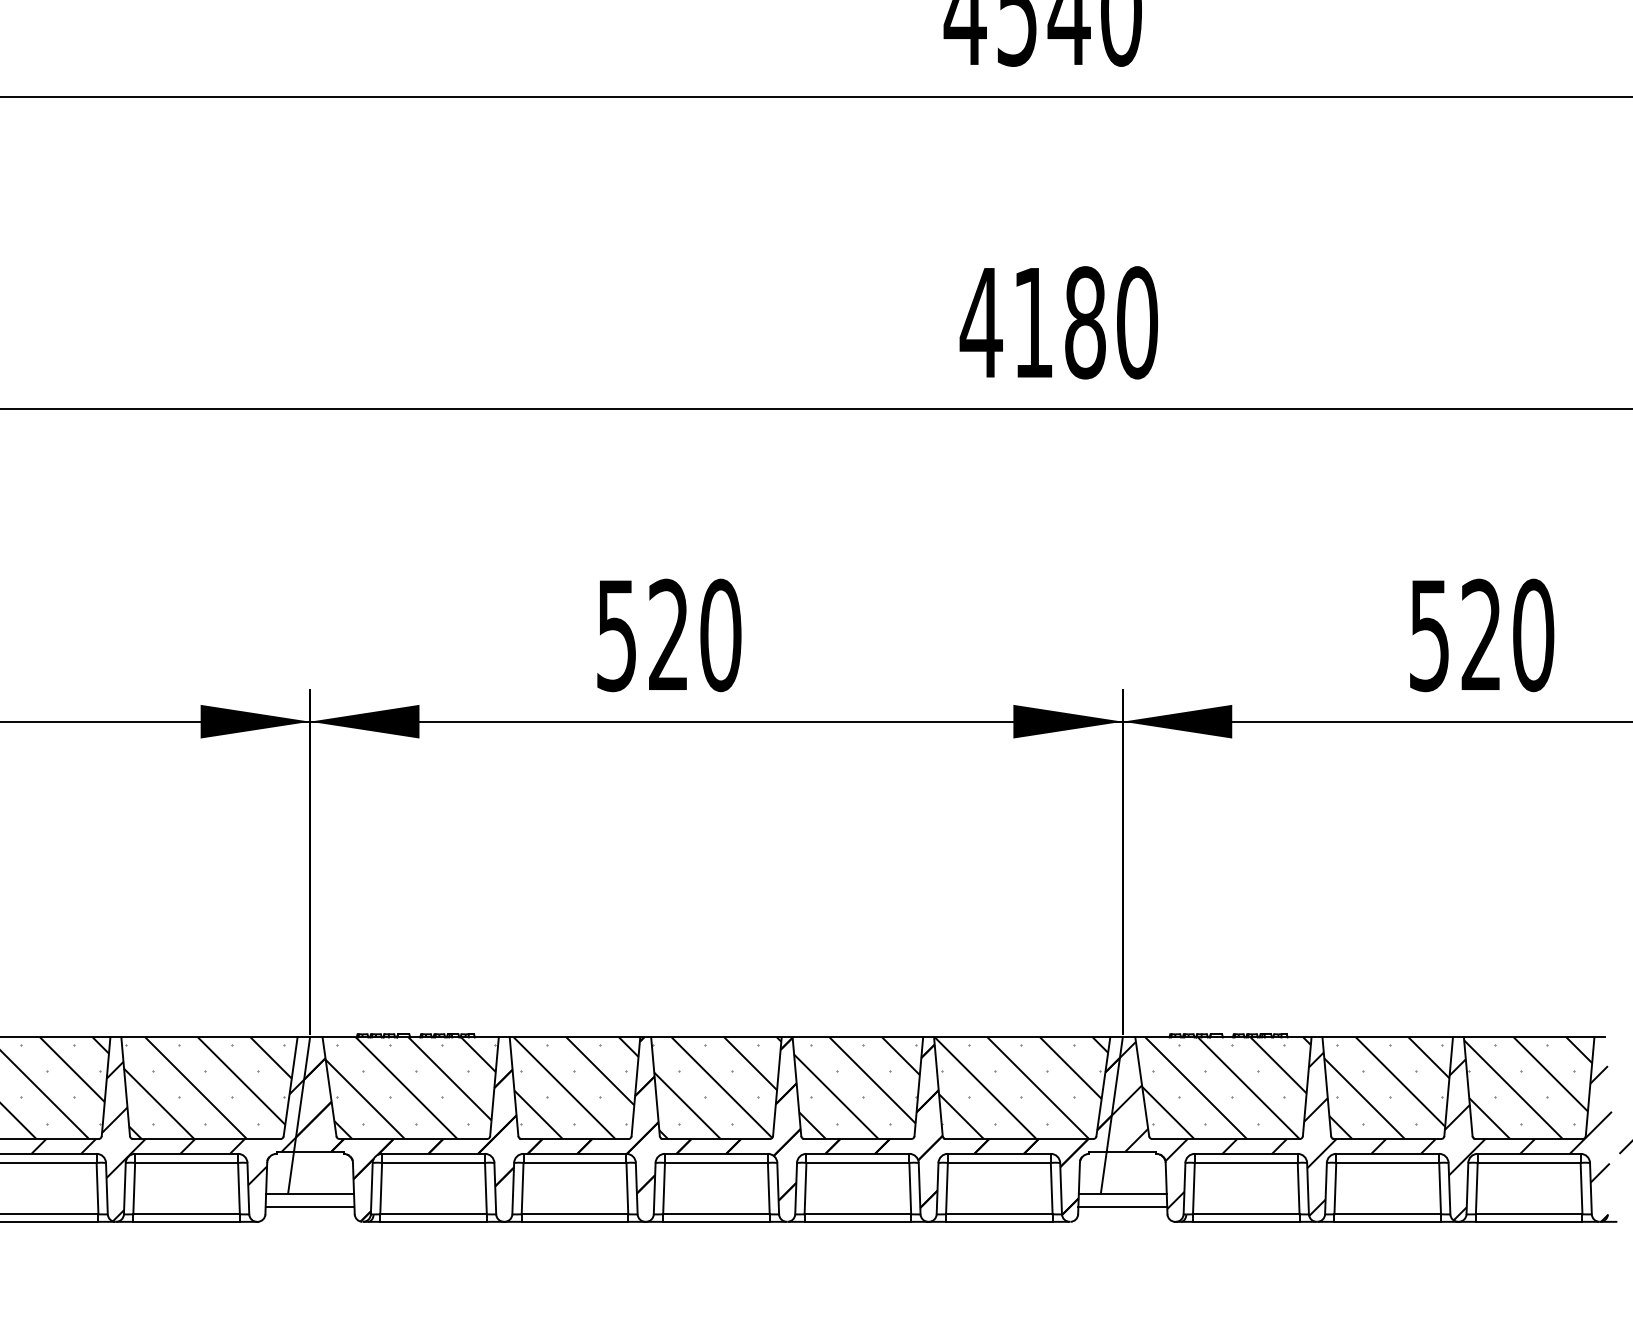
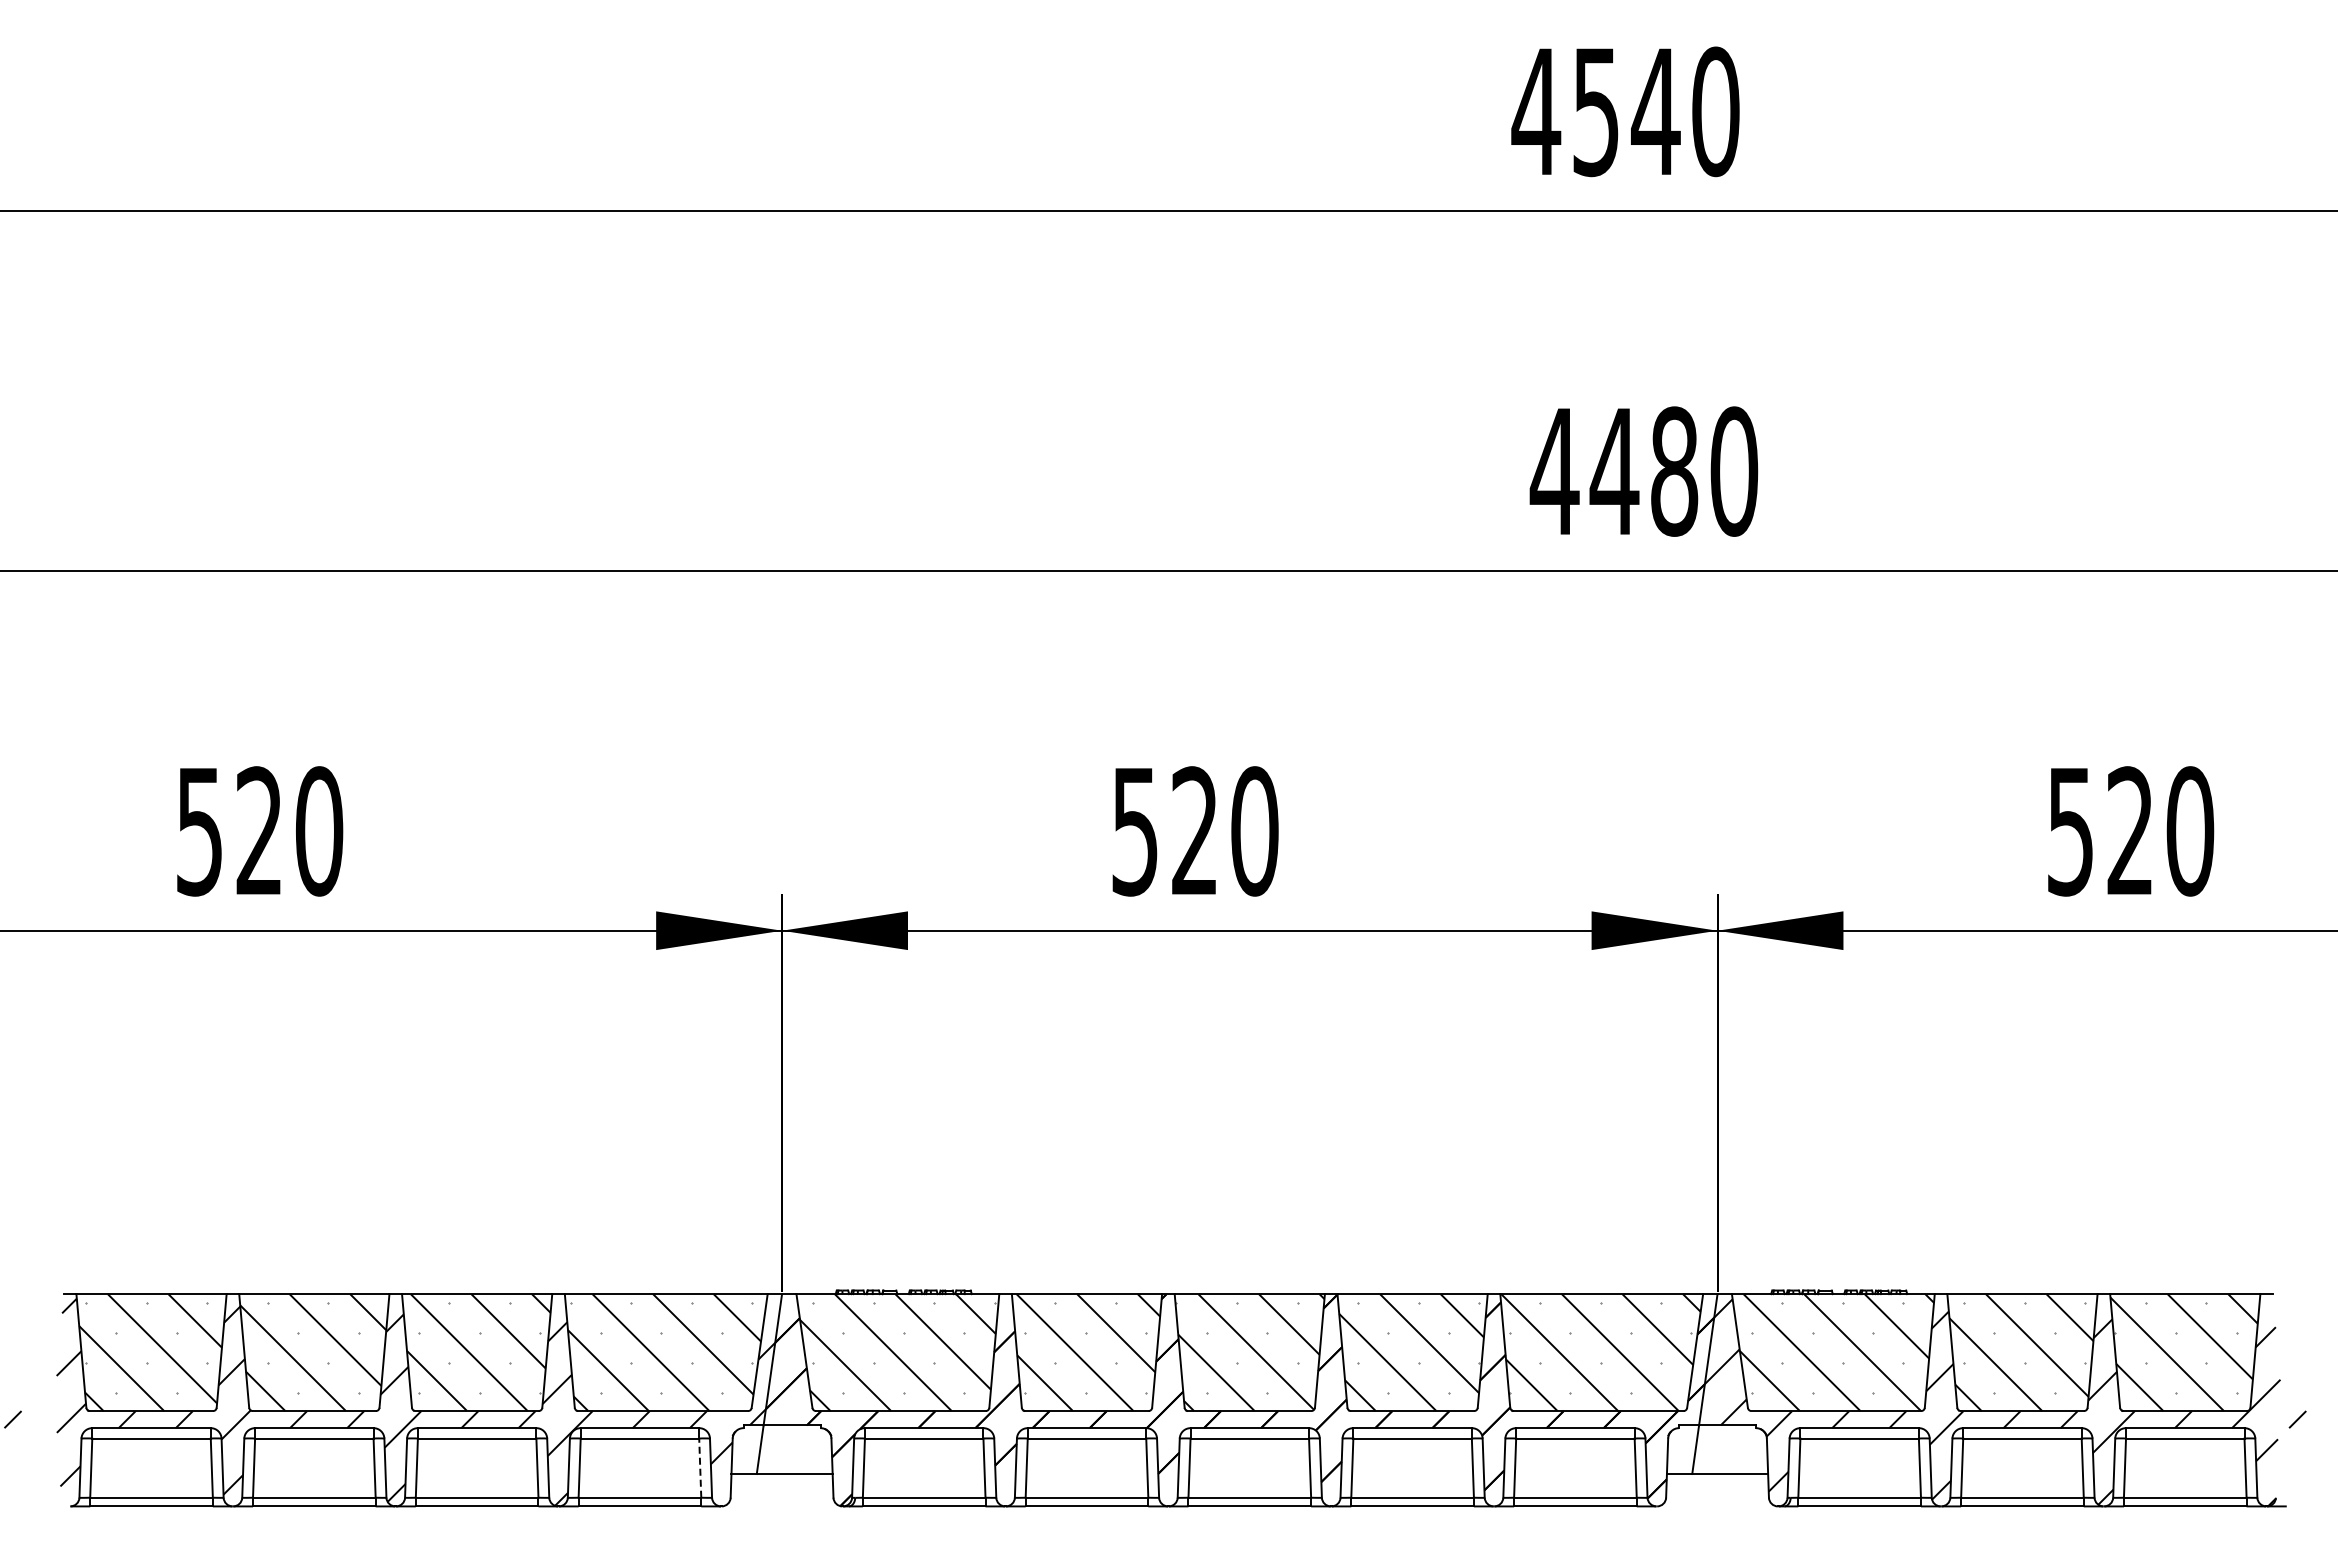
text: (1033, 322) -> (1614, 471), 4180 -> 4480
line: (239, 1188) -> (700, 1468), solid -> dashed
line: (309, 1207) -> (781, 1489), removed
line: (1122, 1207) -> (1717, 1489), removed

